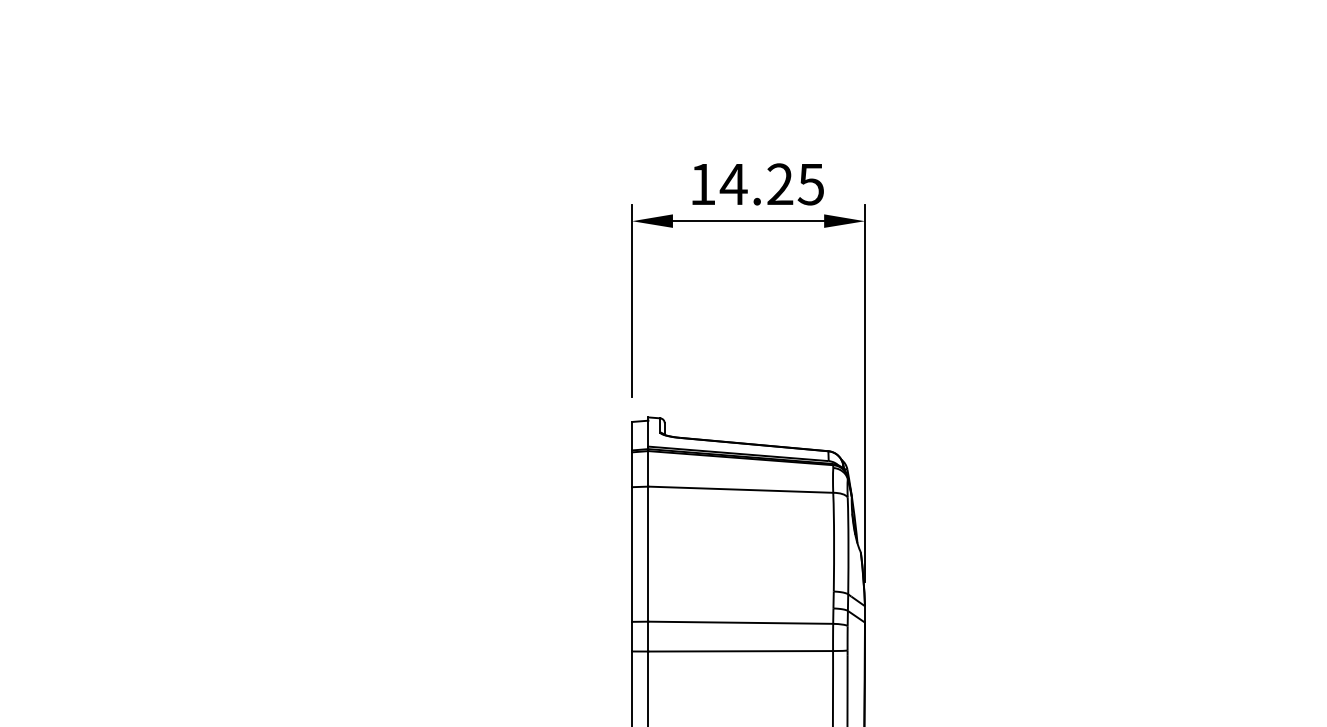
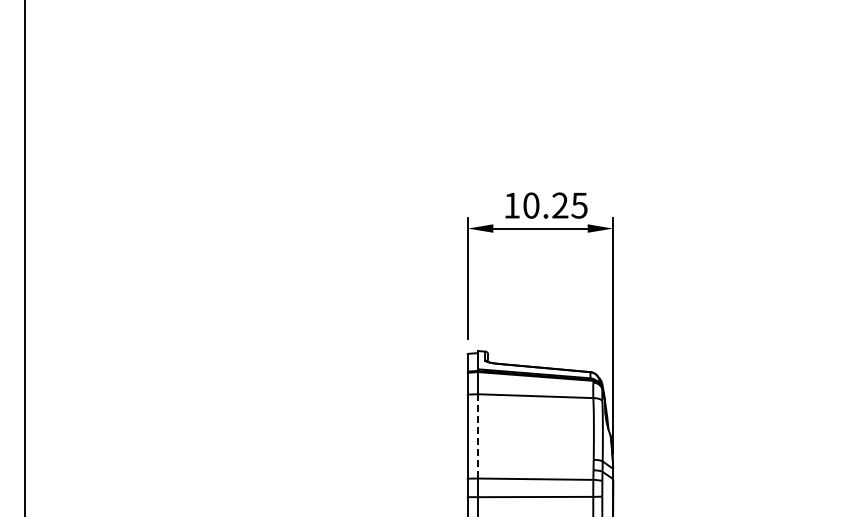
text: (732, 184) -> (530, 205), 14.25 -> 10.25
line: (649, 554) -> (478, 436), solid -> dashed

